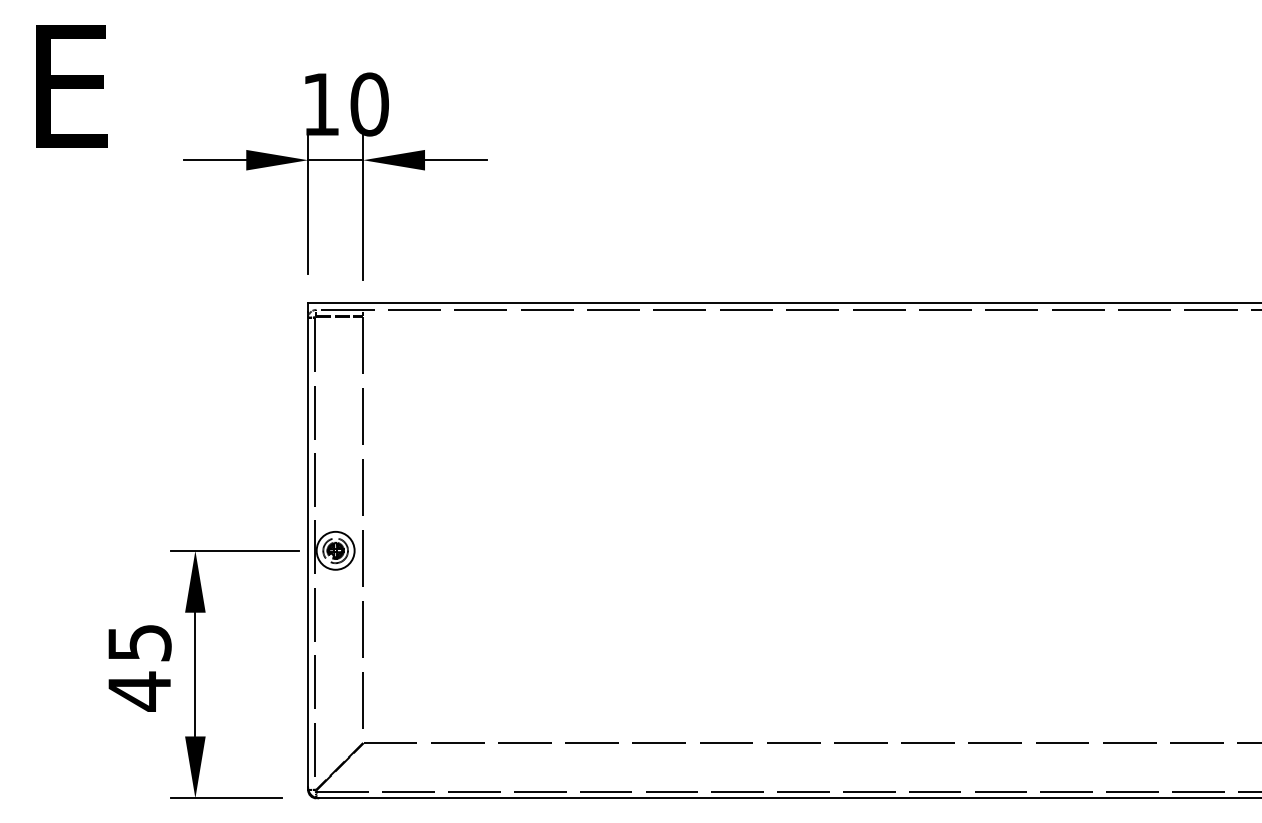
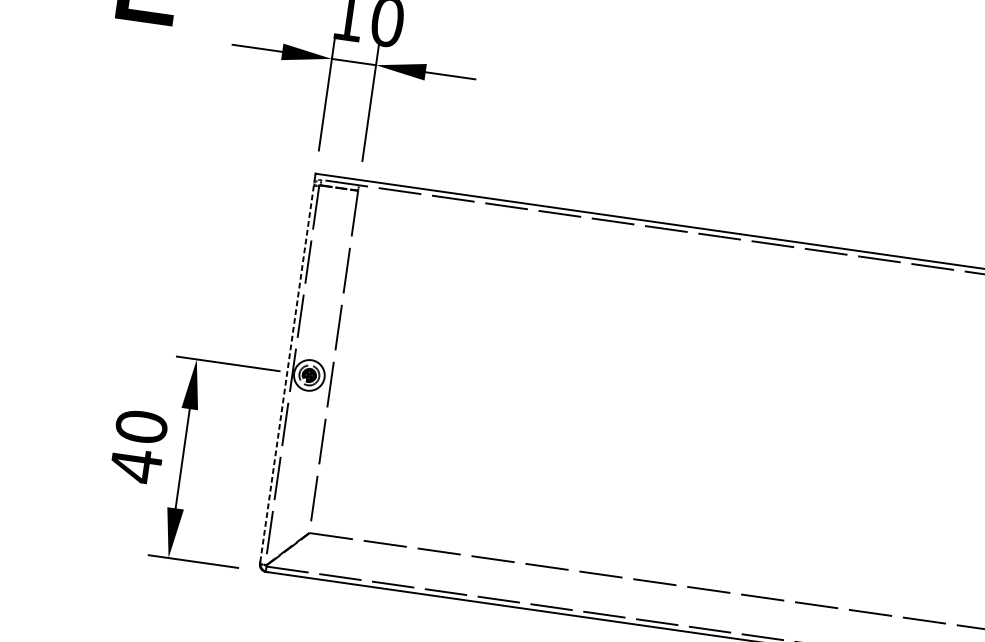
line: (308, 549) -> (287, 371), solid -> dashed
text: (139, 642) -> (141, 426), 45 -> 40

